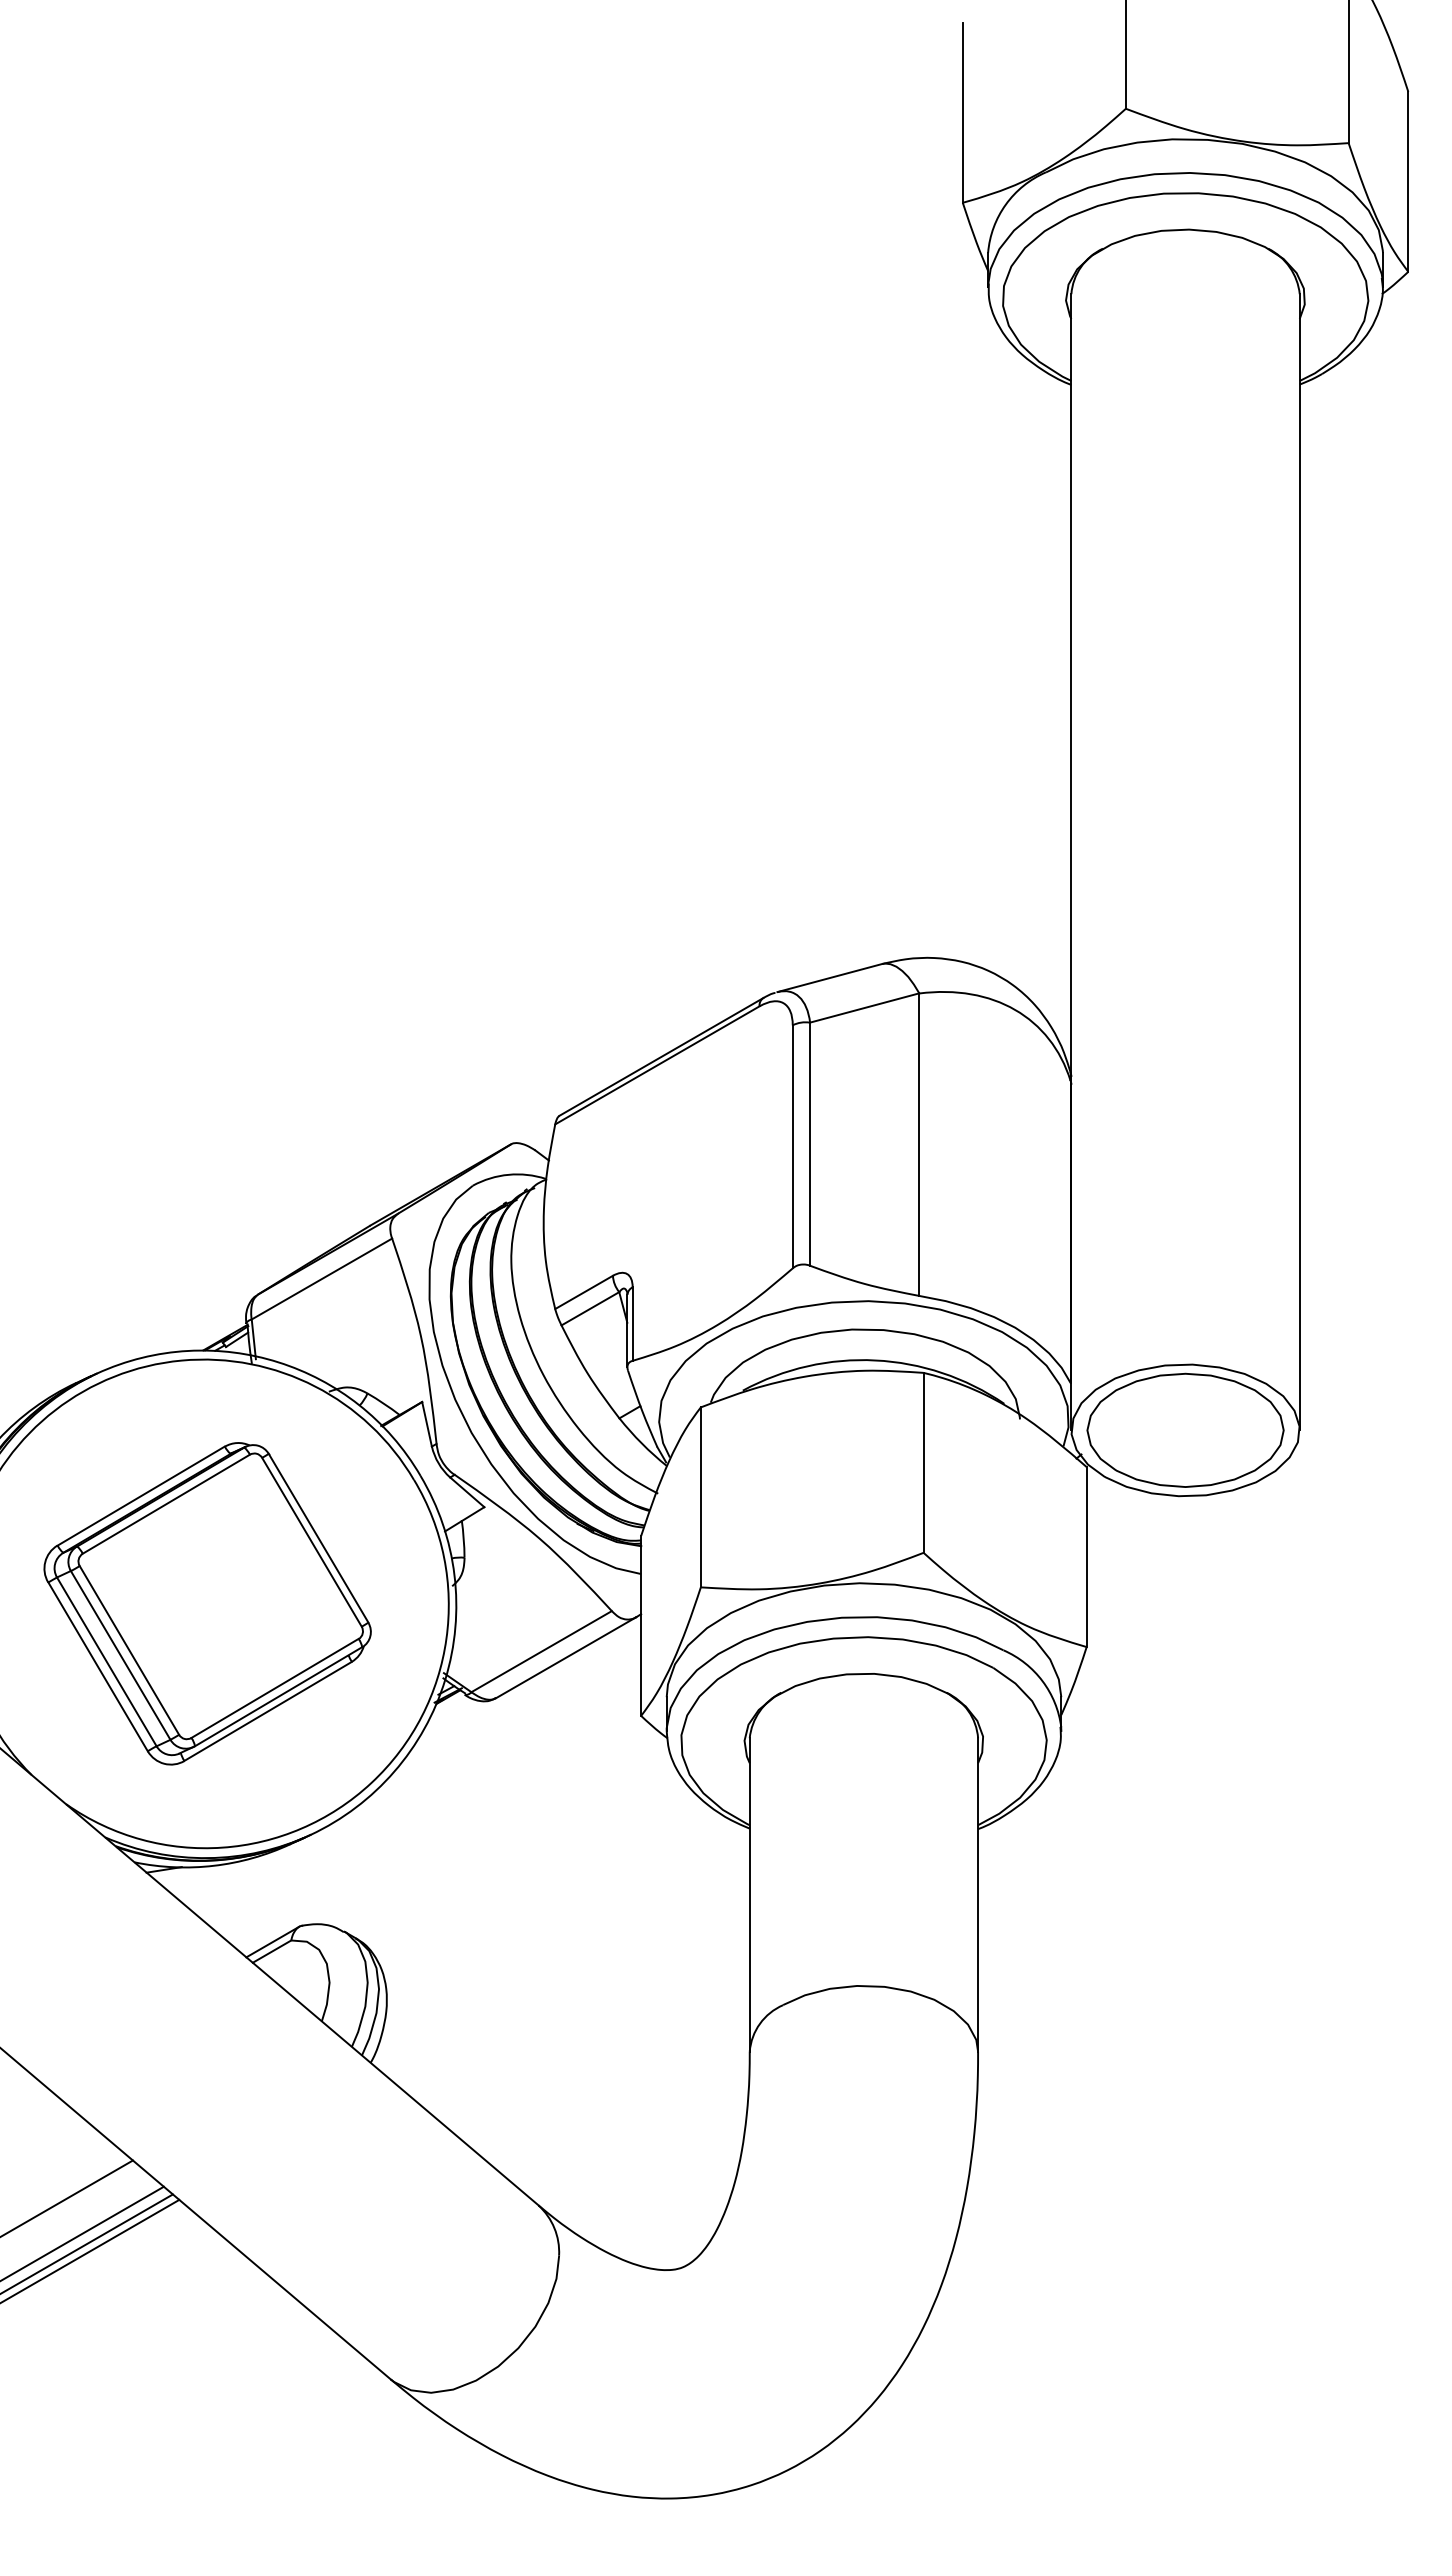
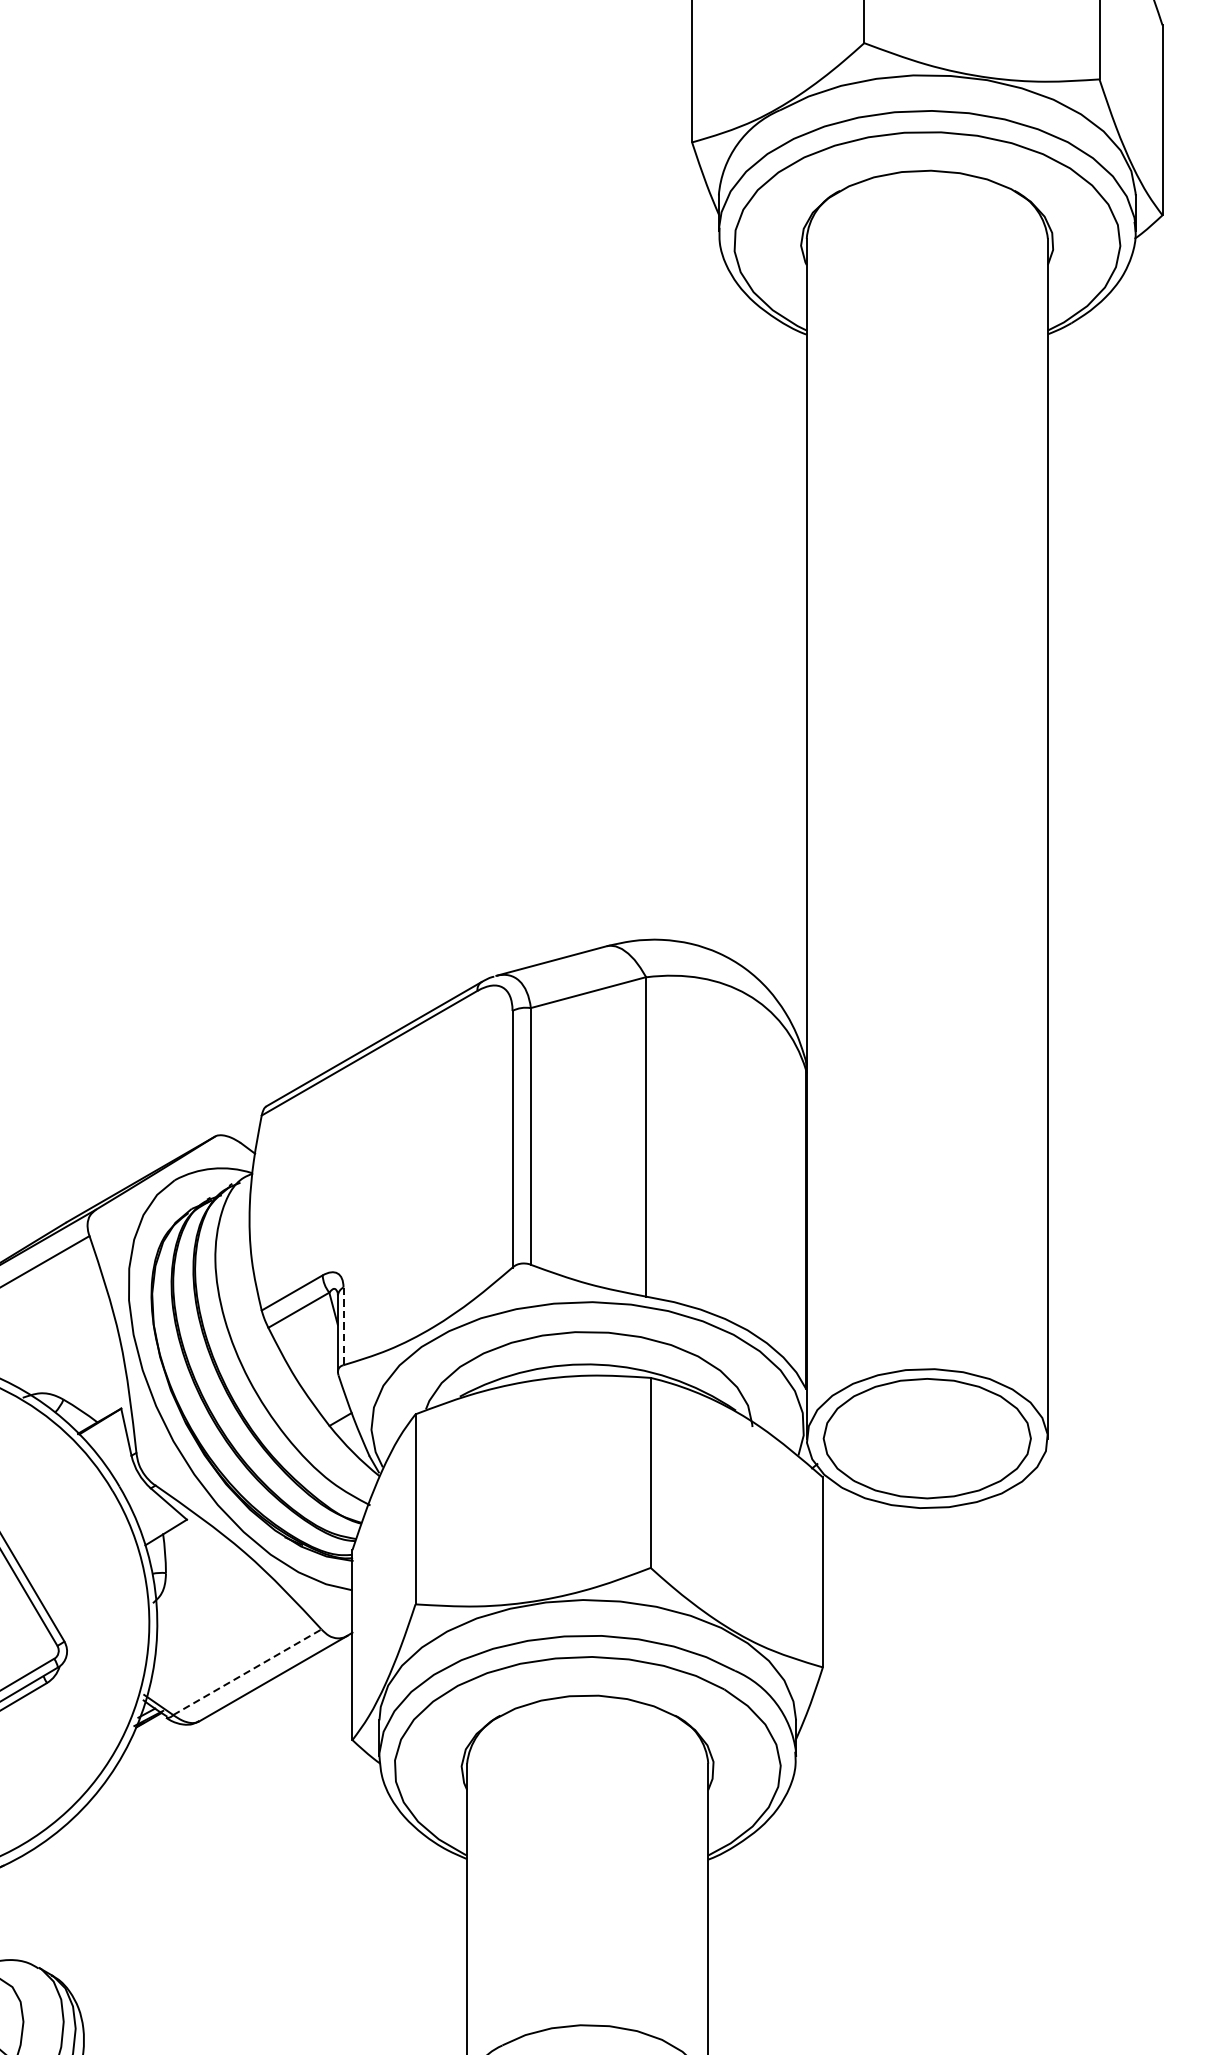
line: (632, 1324) -> (343, 1326), solid -> dashed
line: (542, 1651) -> (248, 1672), solid -> dashed

